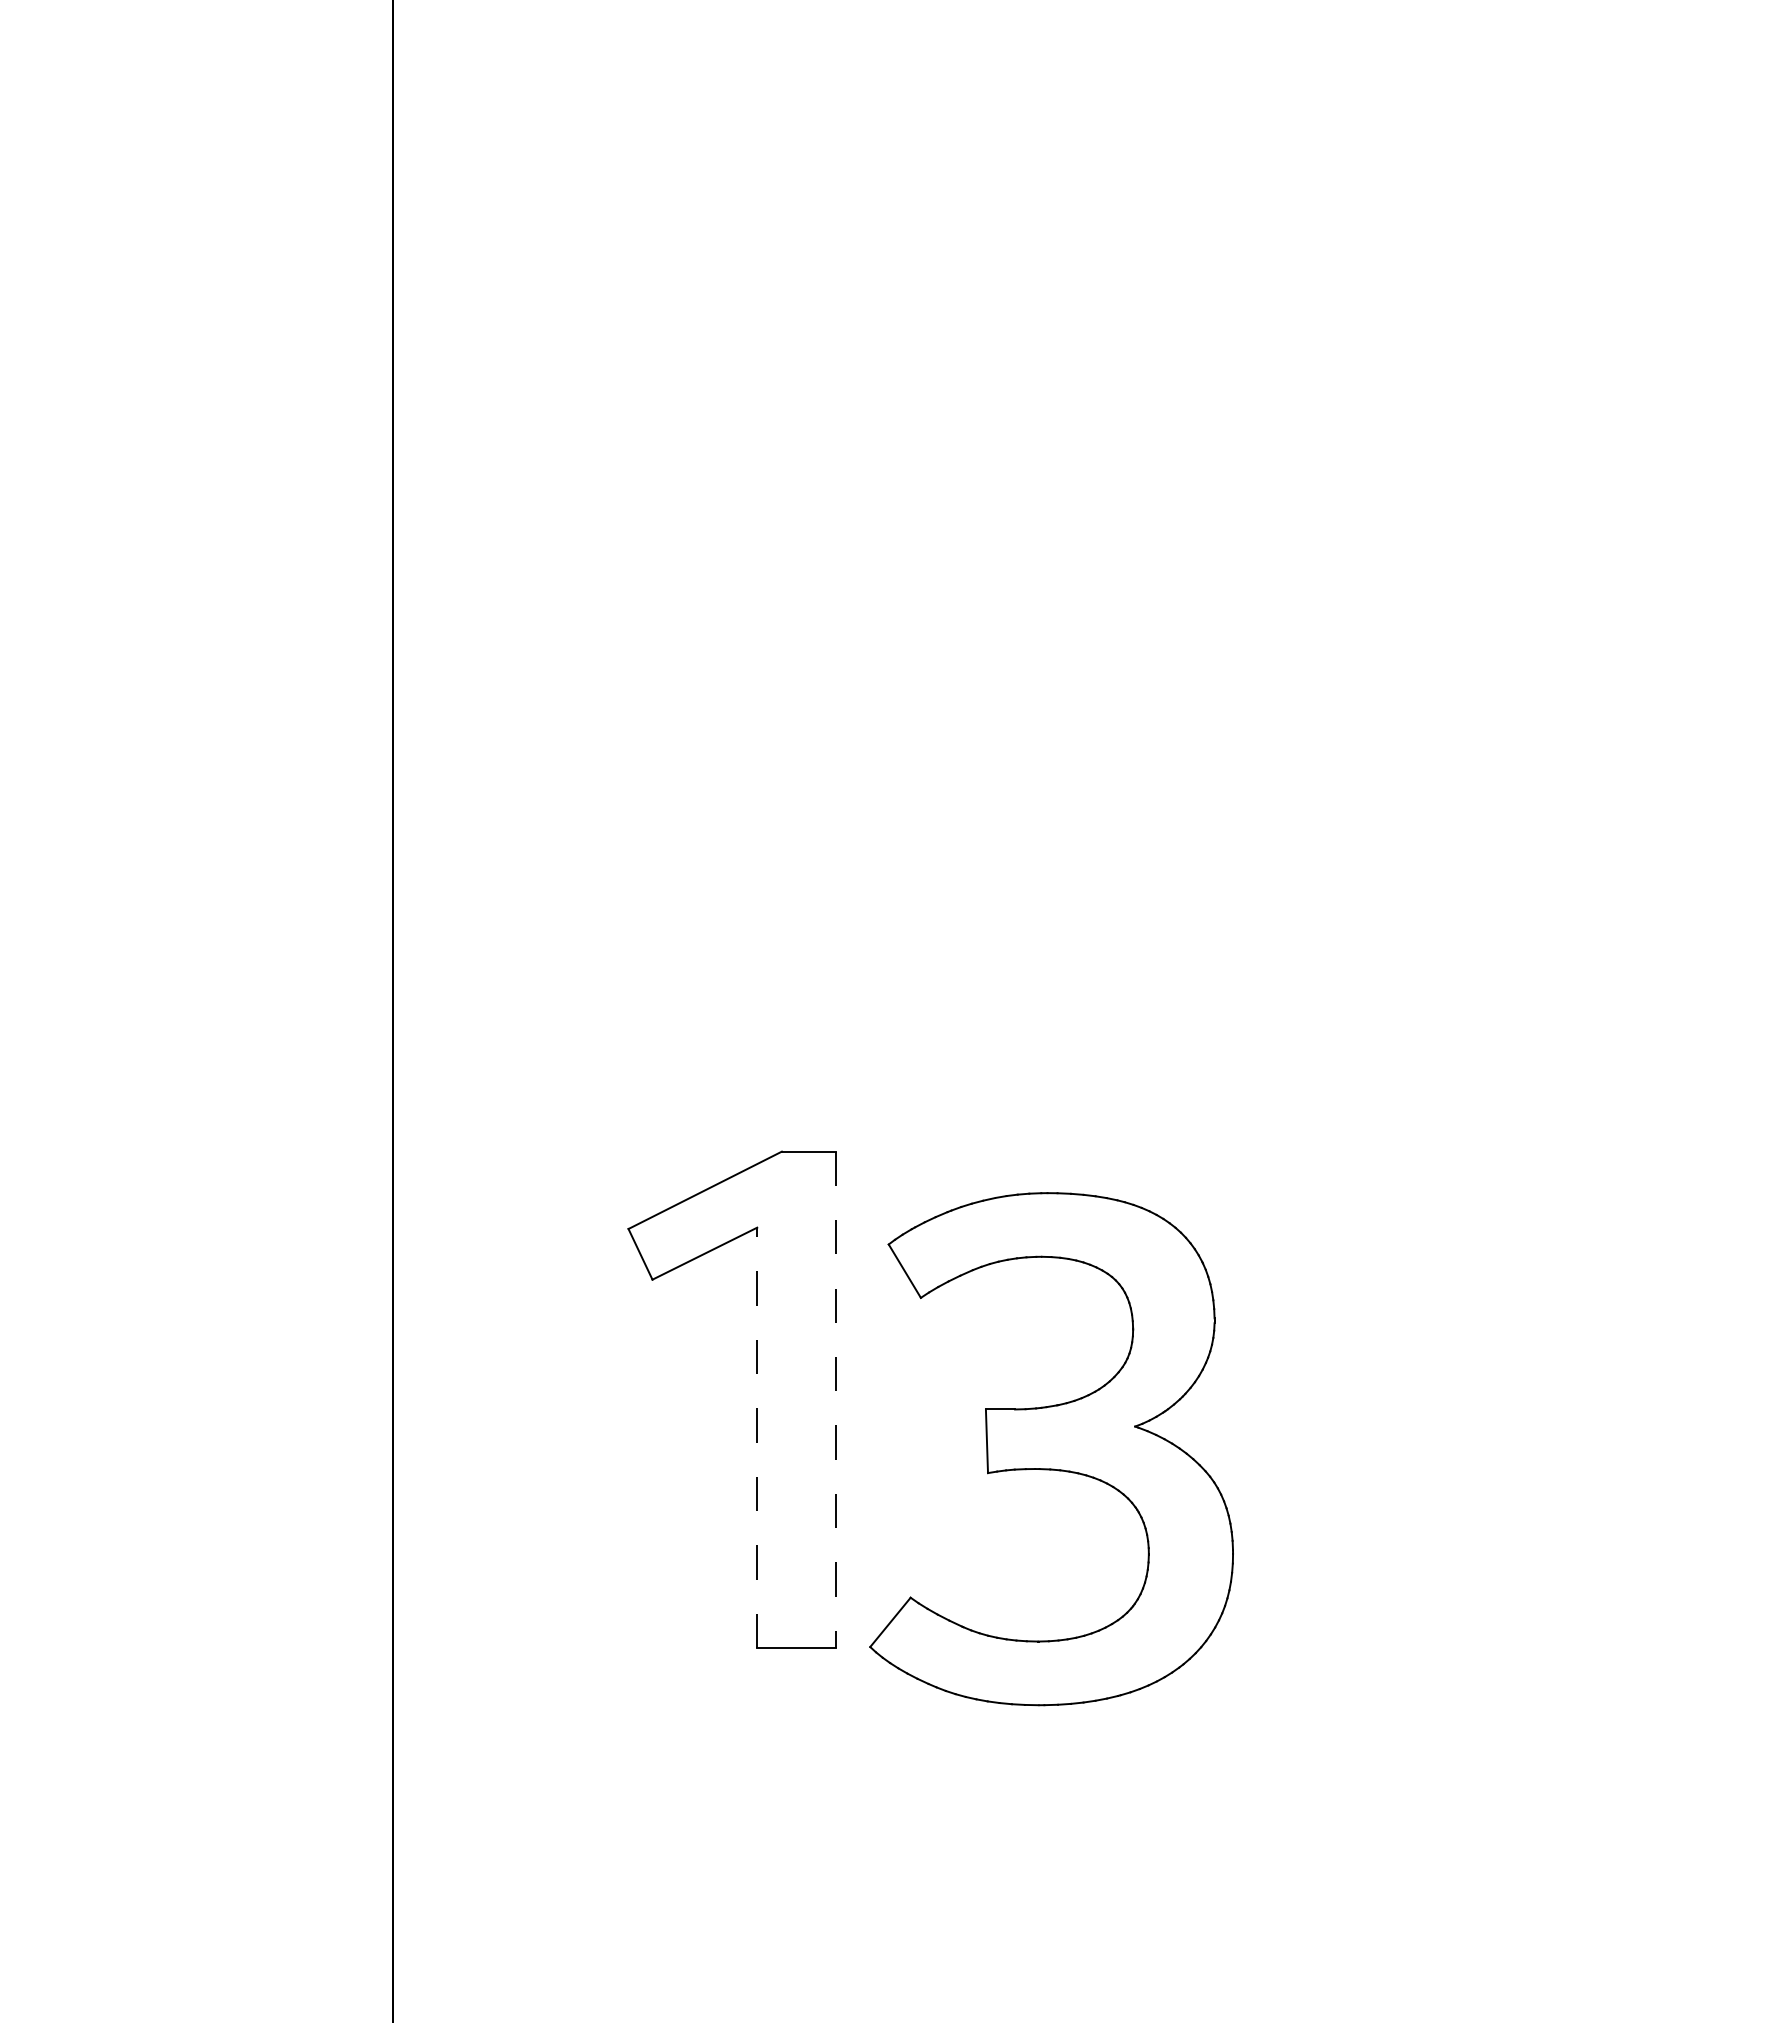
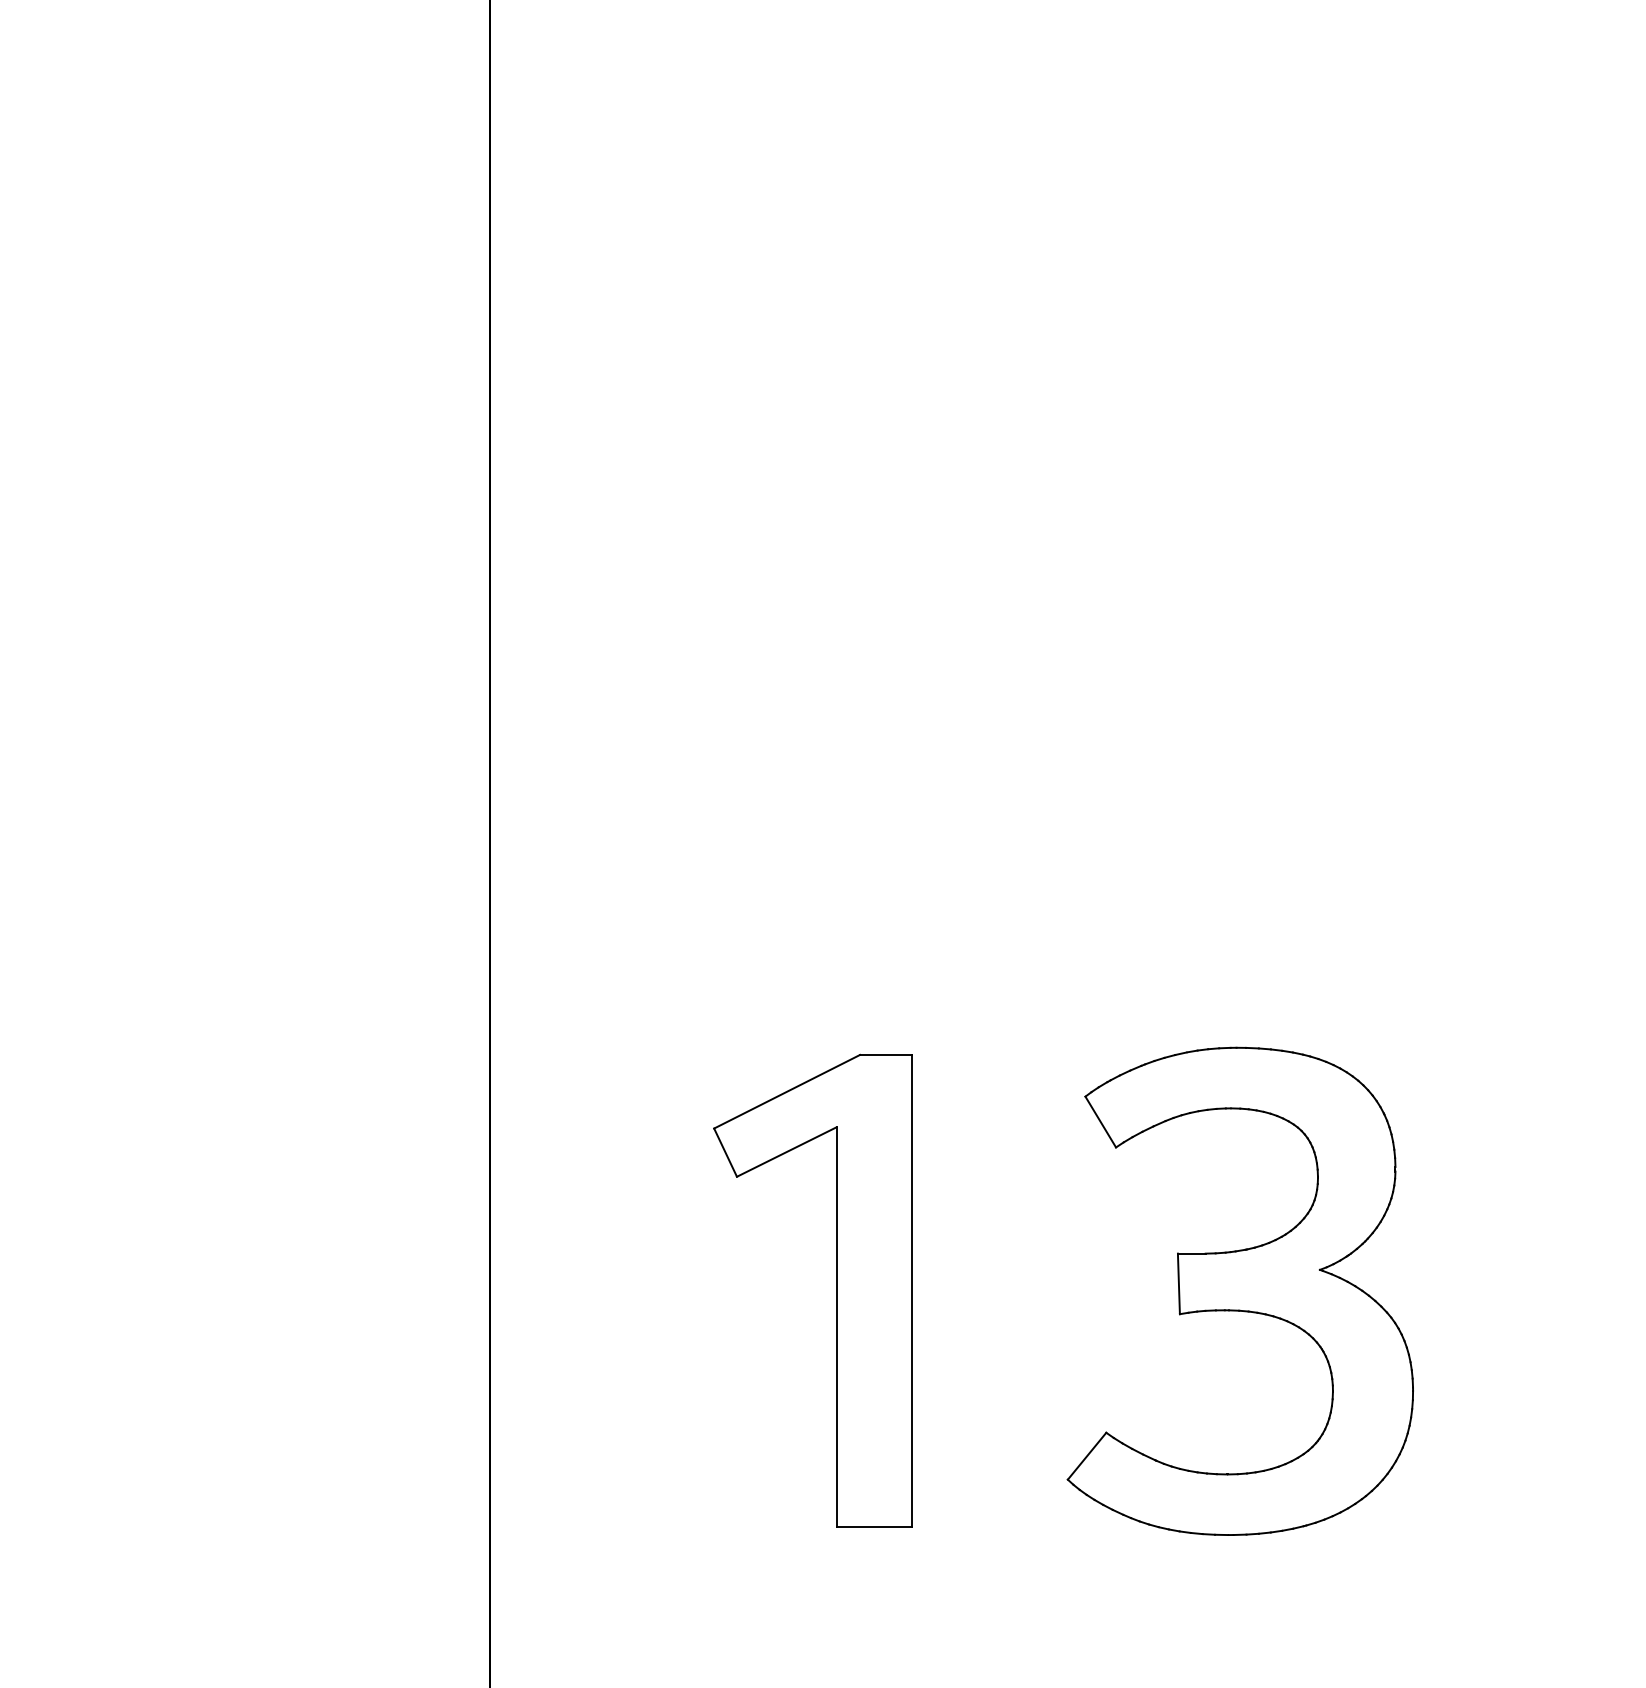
line: (835, 1400) -> (911, 1291), dashed -> solid
line: (757, 1437) -> (836, 1326), dashed -> solid
part: (1051, 1449) -> (1240, 1291), moved

